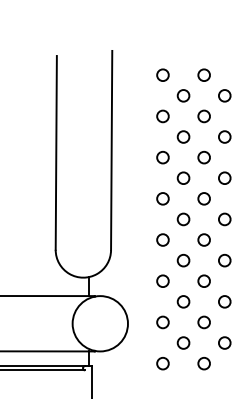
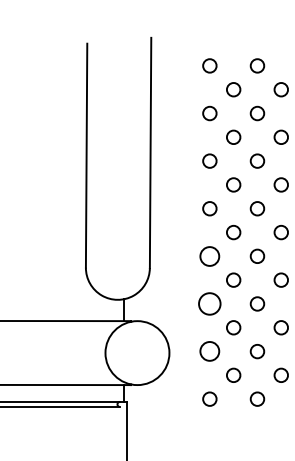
circle: (162, 239) -> (209, 255), size x1.4
circle: (162, 280) -> (209, 303), size x1.6
circle: (162, 322) -> (209, 351), size x1.4

